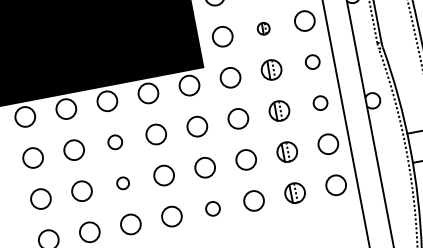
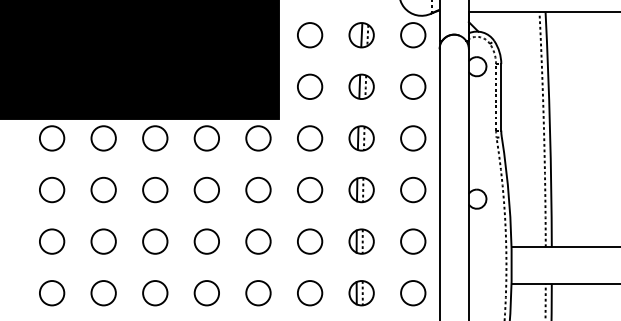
part: (263, 28) -> (361, 86), size x1.67
circle: (312, 62) -> (413, 138), size x1.43
circle: (320, 102) -> (413, 189), size x1.43
circle: (115, 141) -> (155, 189), size x1.43
circle: (123, 183) -> (155, 241), size x1.67
circle: (213, 209) -> (258, 293), size x1.43

